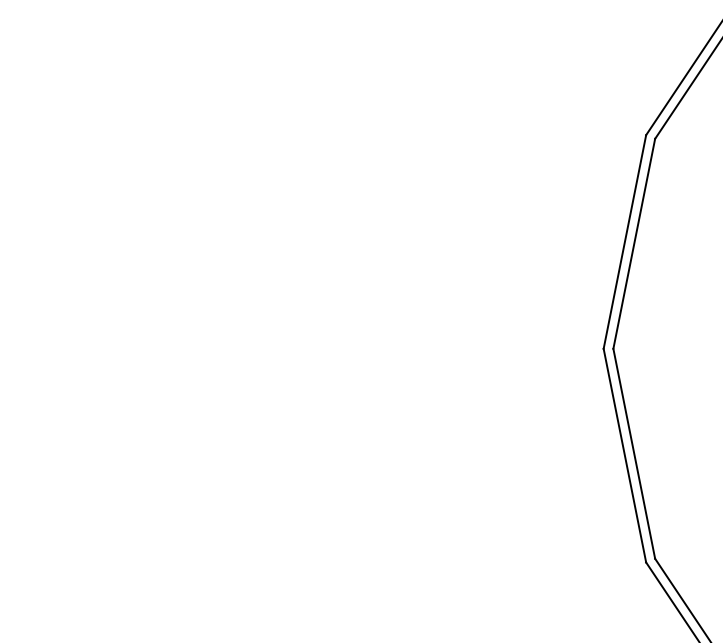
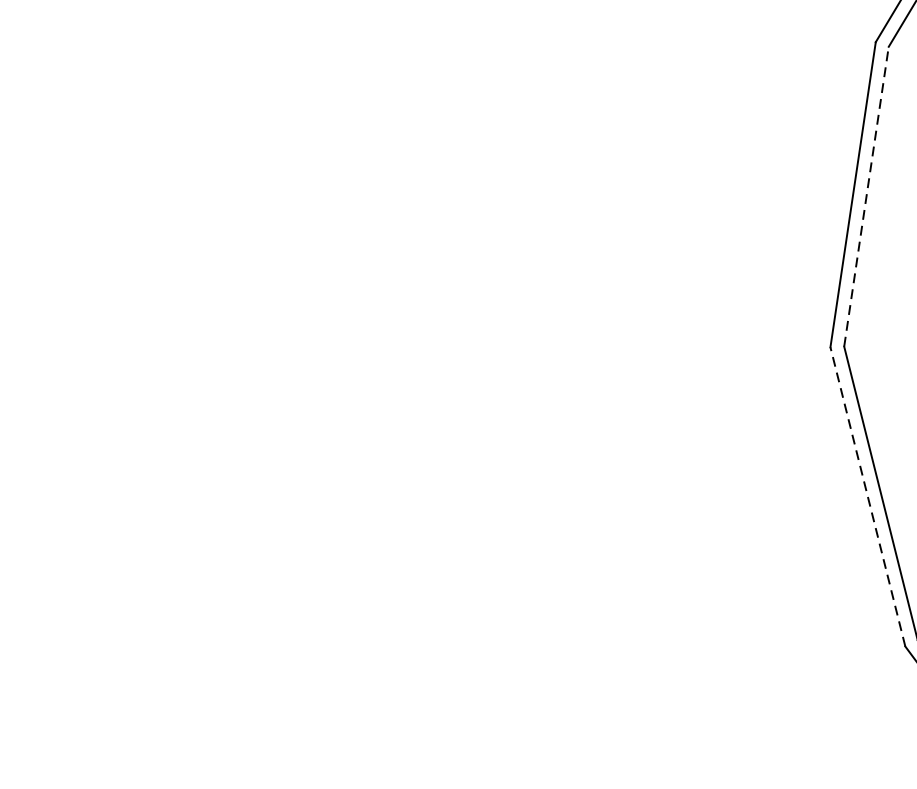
line: (634, 243) -> (866, 196), solid -> dashed
line: (624, 455) -> (867, 496), solid -> dashed

